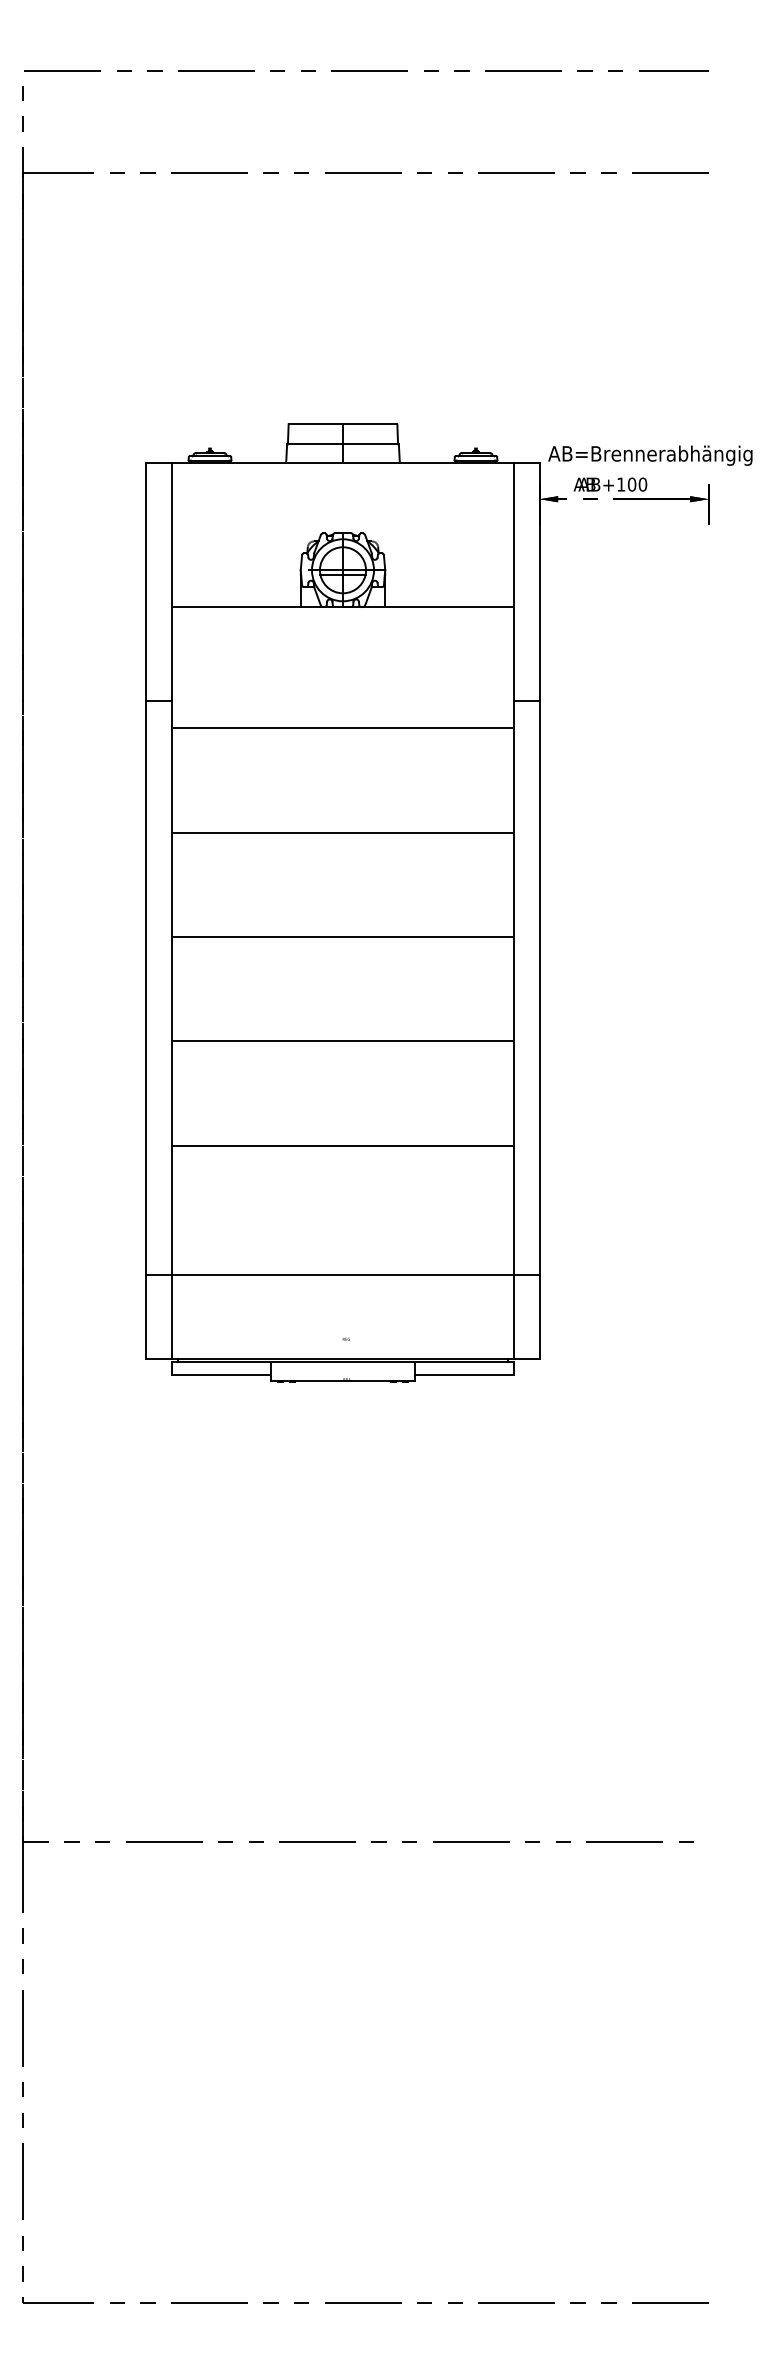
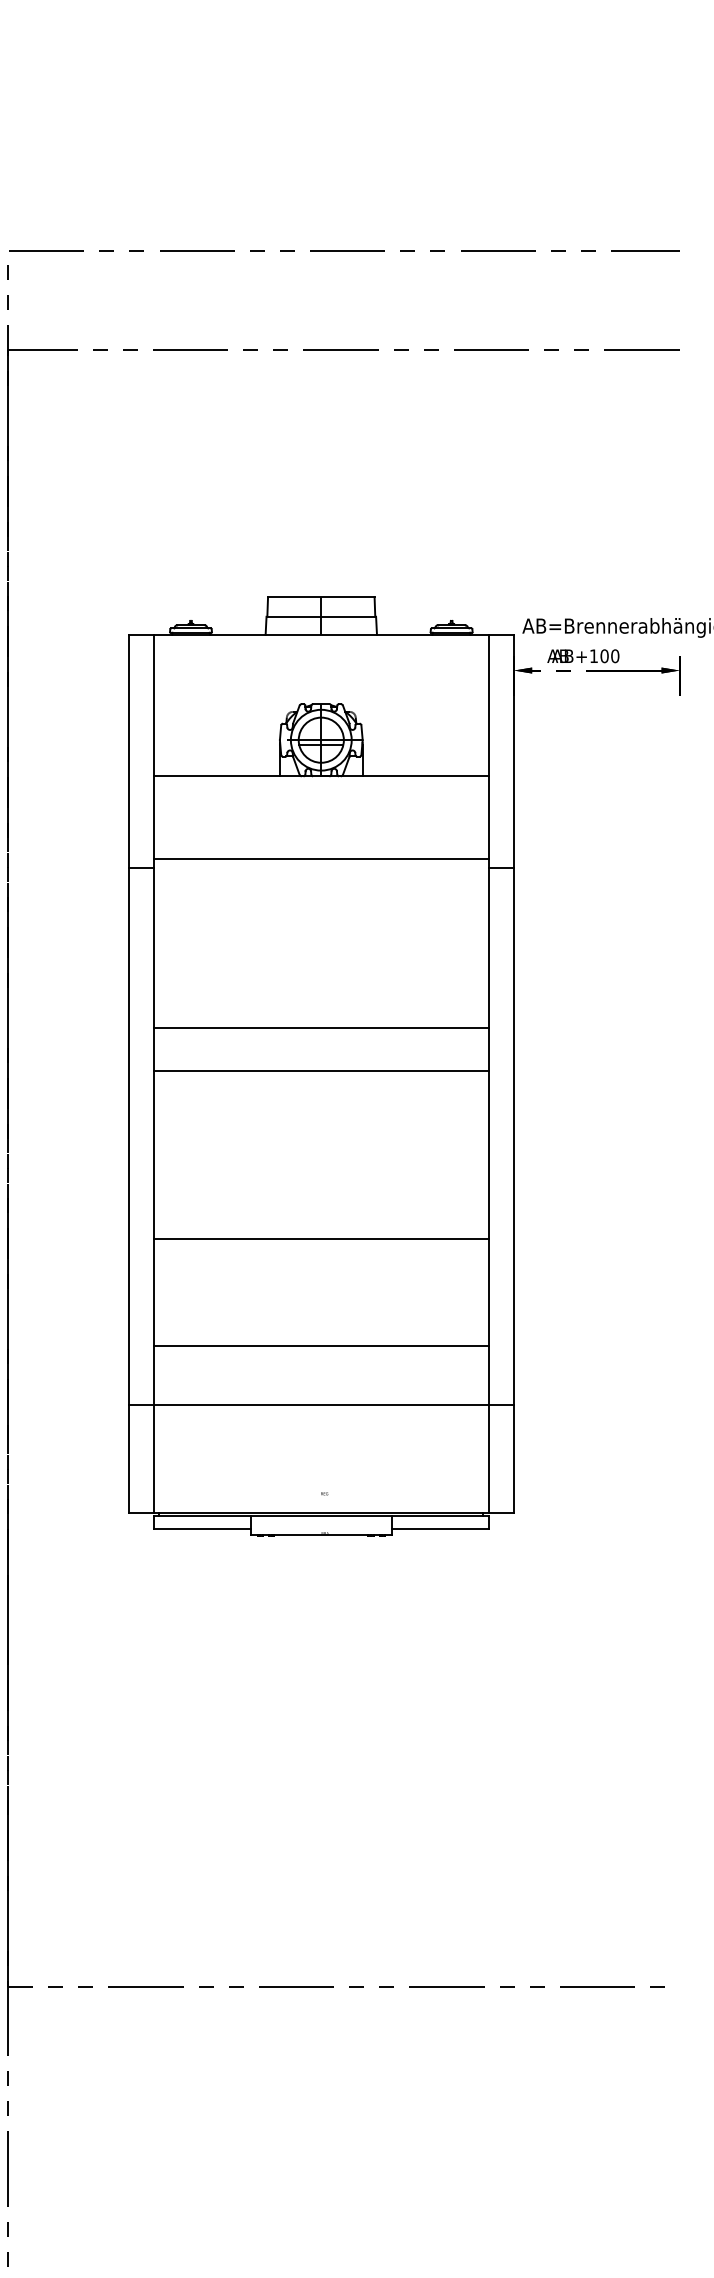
line: (342, 728) -> (320, 858), moved
line: (342, 832) -> (320, 1027), moved
line: (342, 937) -> (320, 1071), moved
line: (342, 1041) -> (320, 1239), moved
line: (342, 1145) -> (320, 1346), moved
line: (342, 1275) -> (320, 1404), moved

